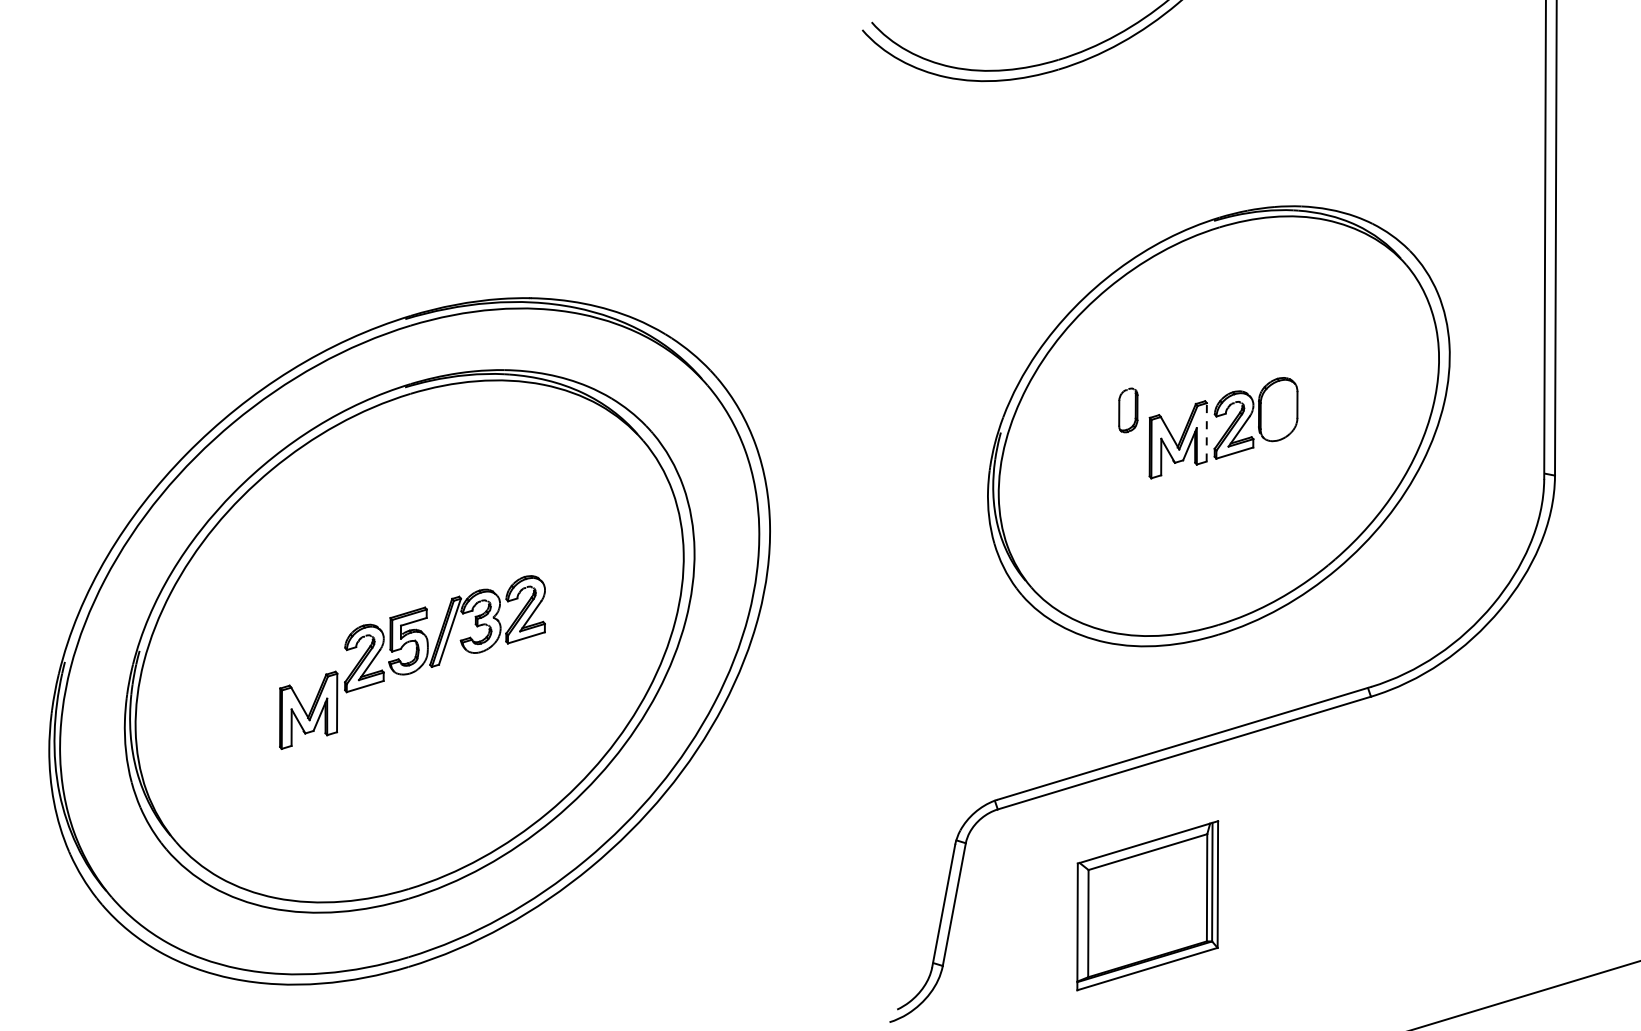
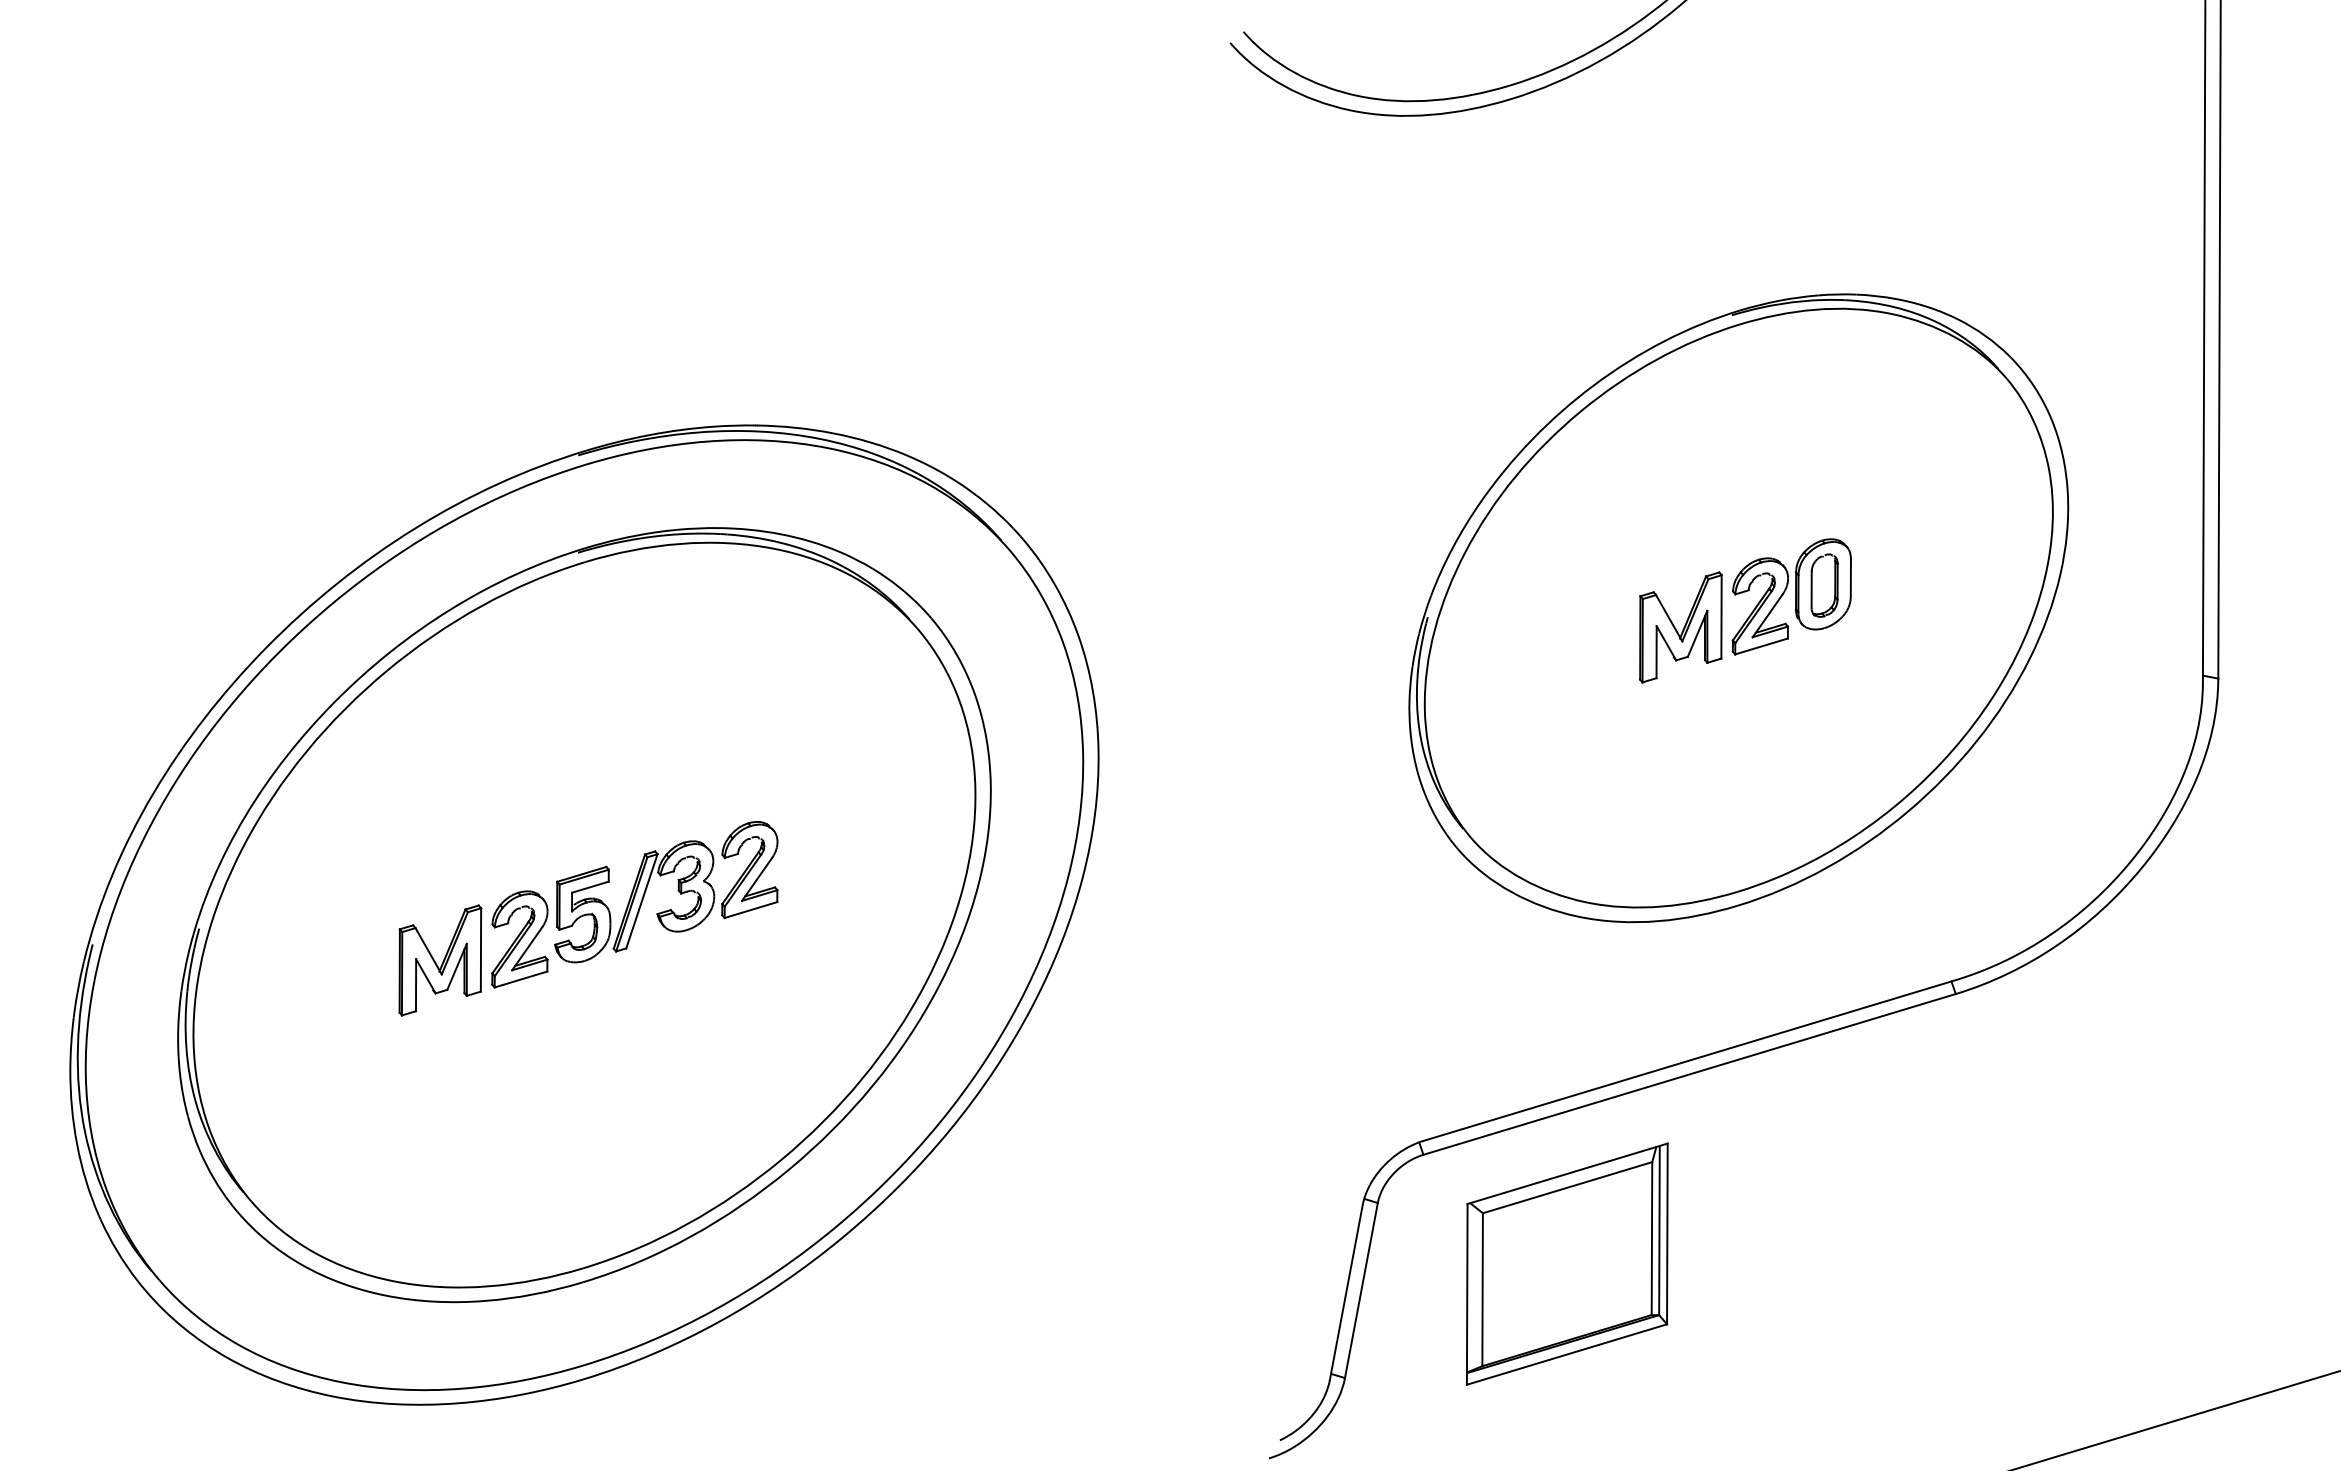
part: (1128, 410) -> (1824, 585), moved
line: (1206, 432) -> (1721, 616), dashed -> solid
part: (308, 710) -> (440, 960), moved
part: (1147, 905) -> (1566, 1263), moved

